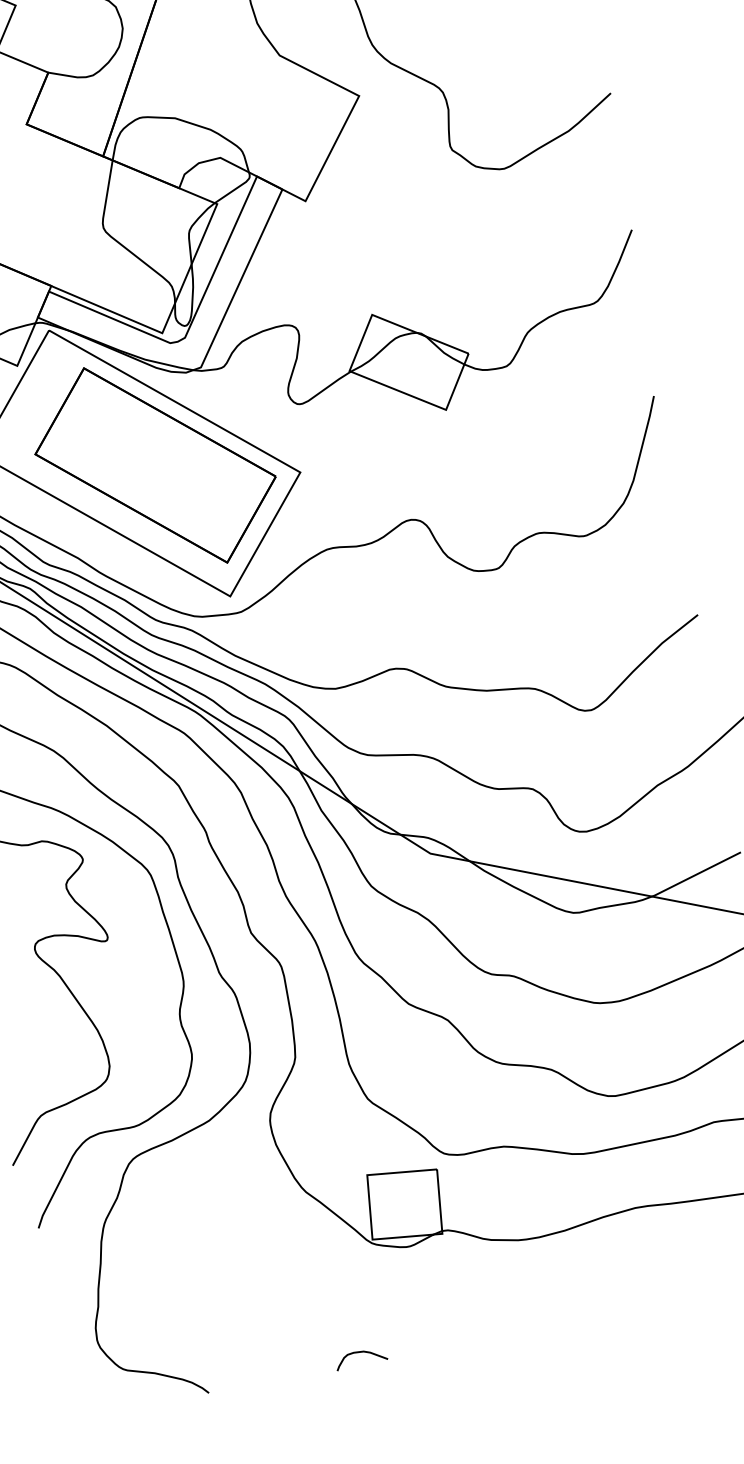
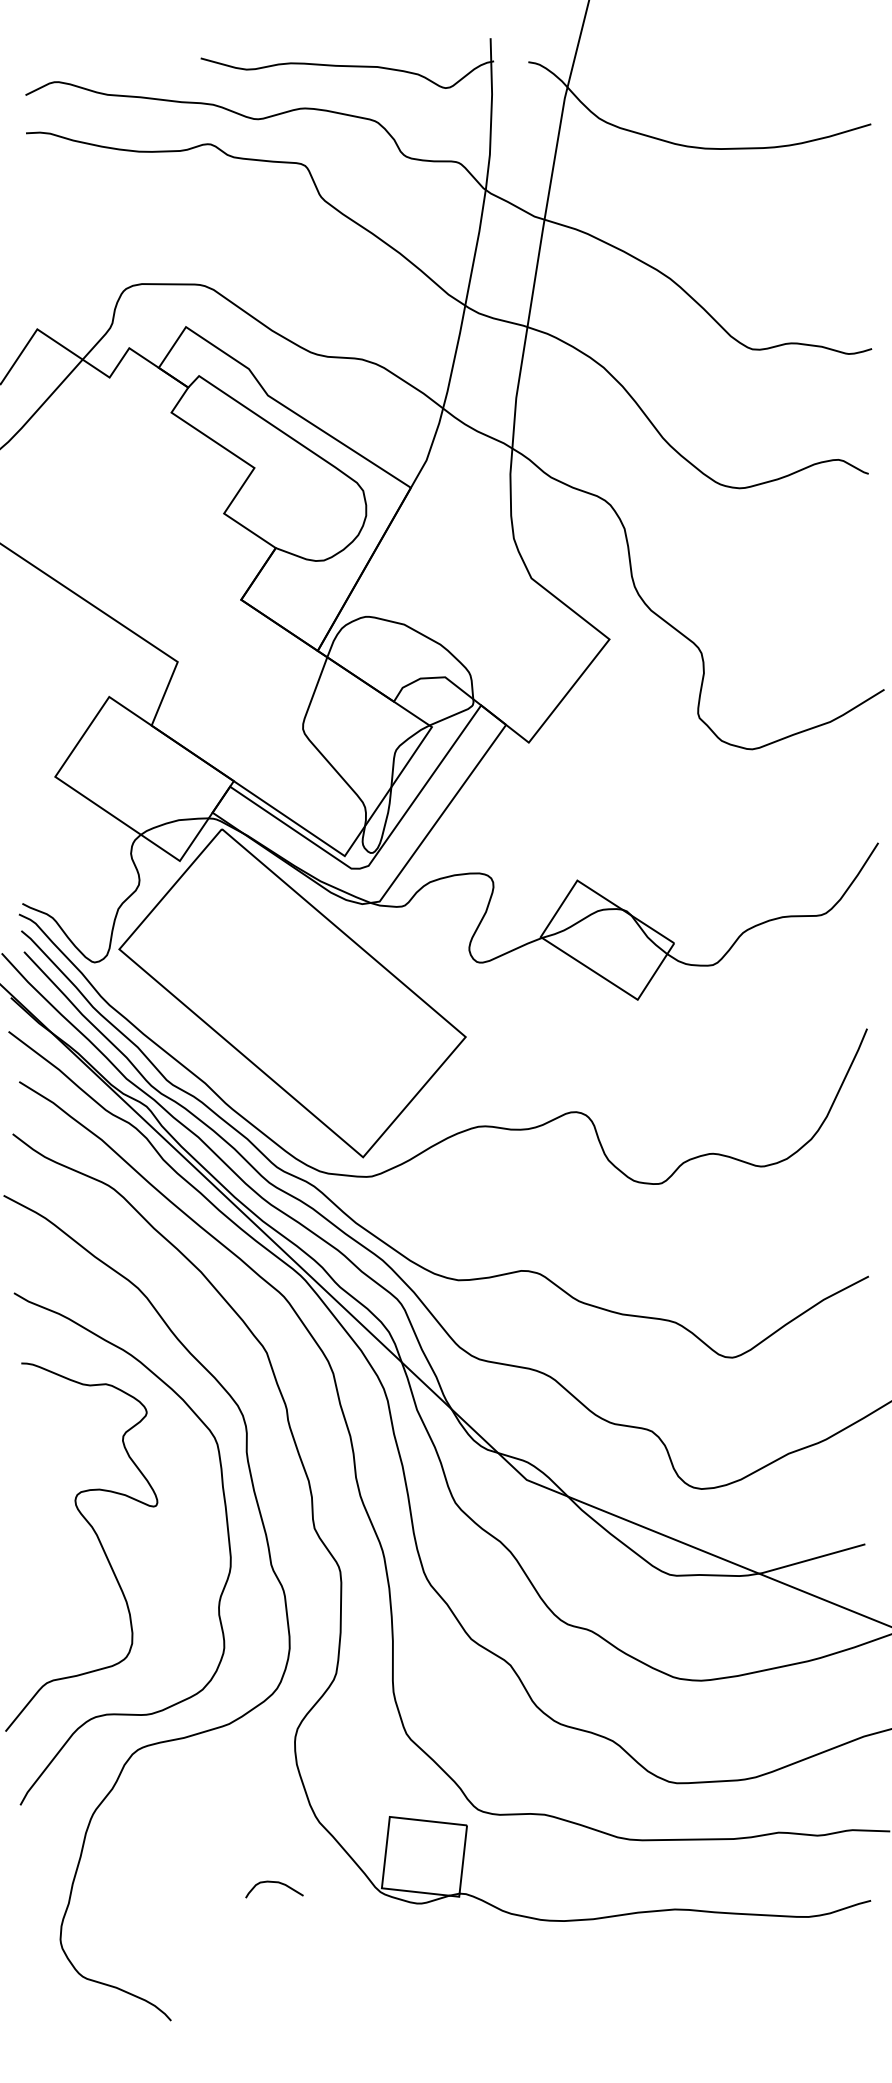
part: (154, 465) -> (308, 998), removed
curve: (362, 1352) -> (276, 1883), moved

